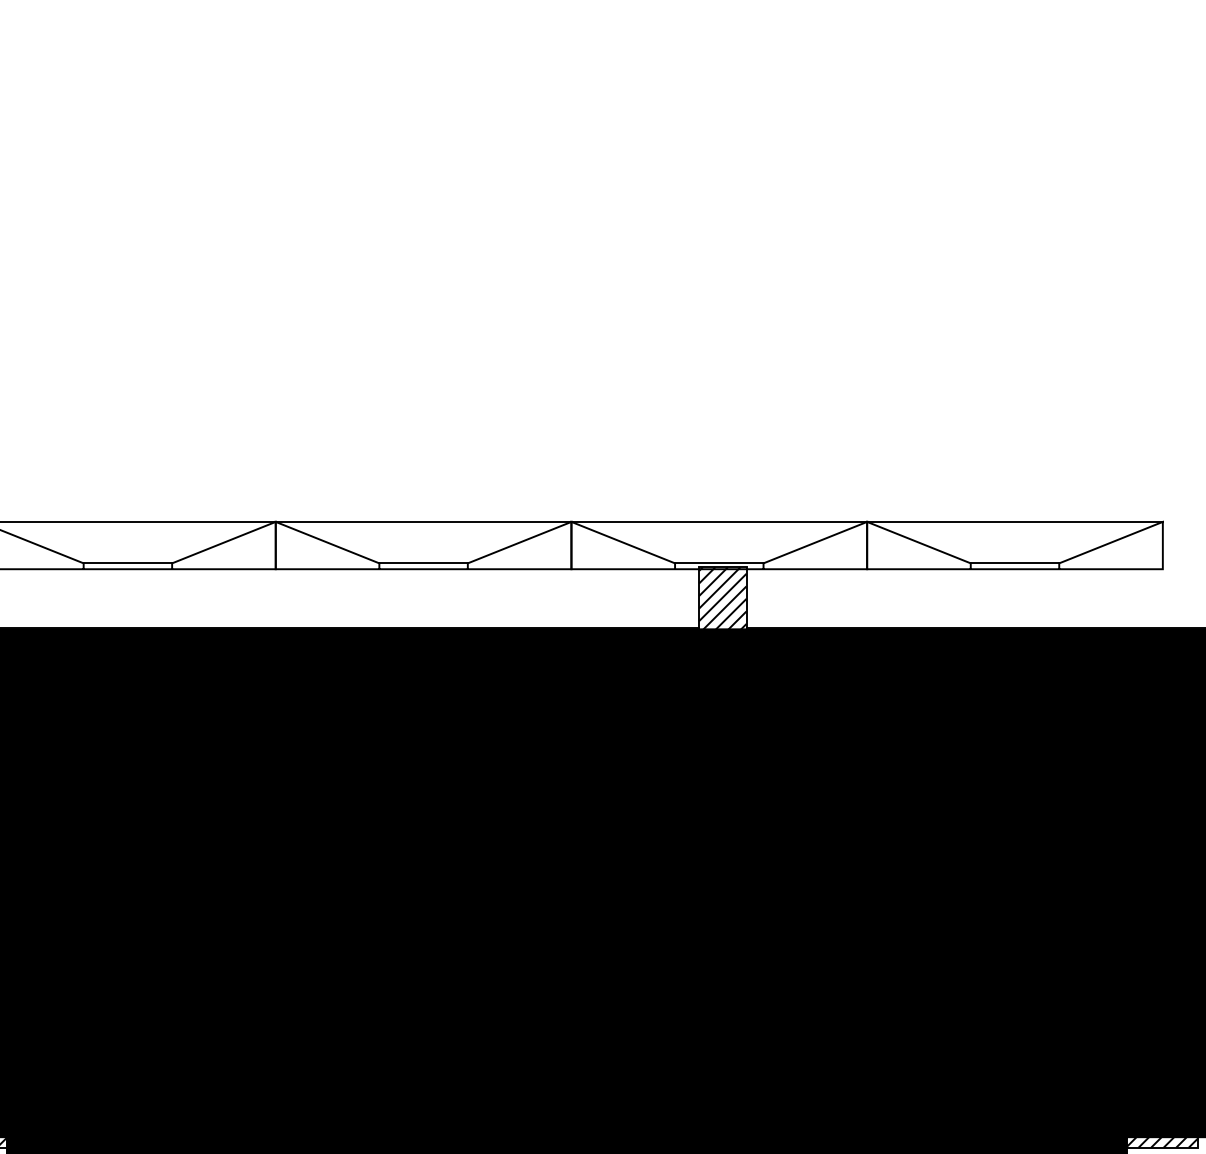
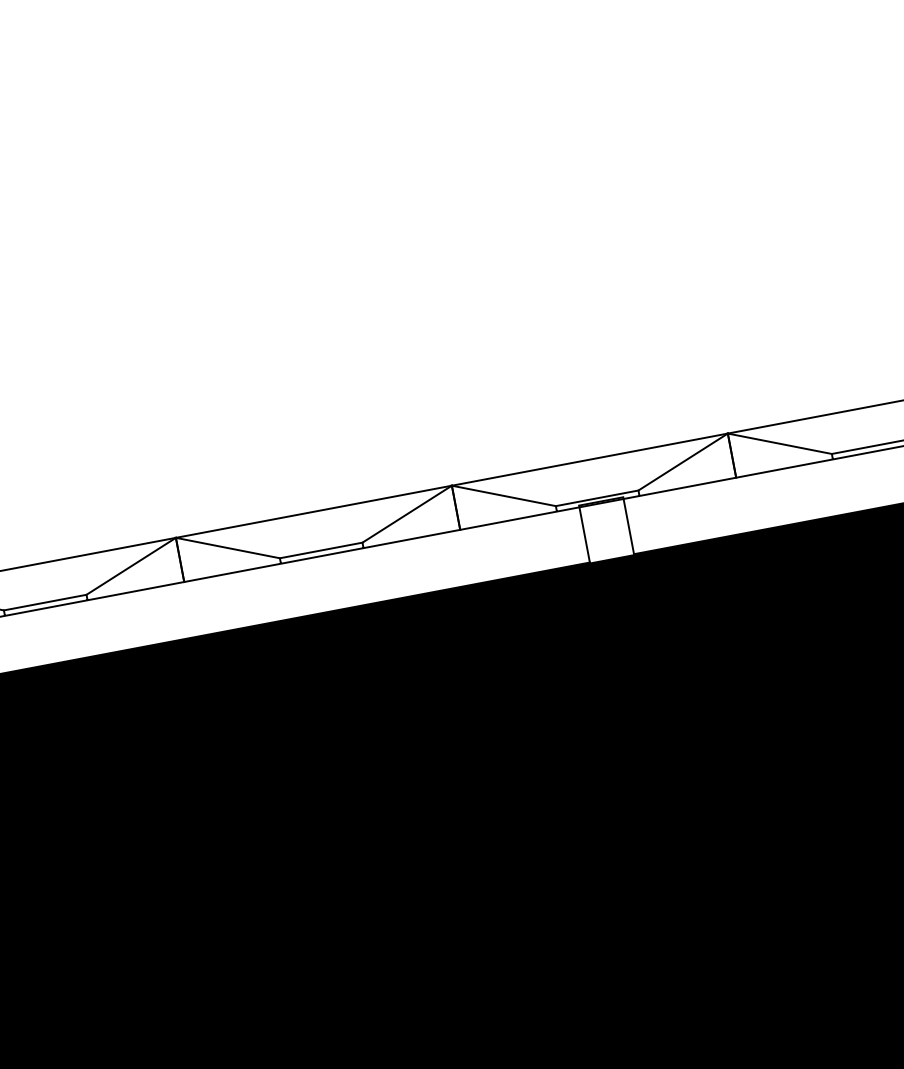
hatch: (722, 599) -> (606, 531), removed

